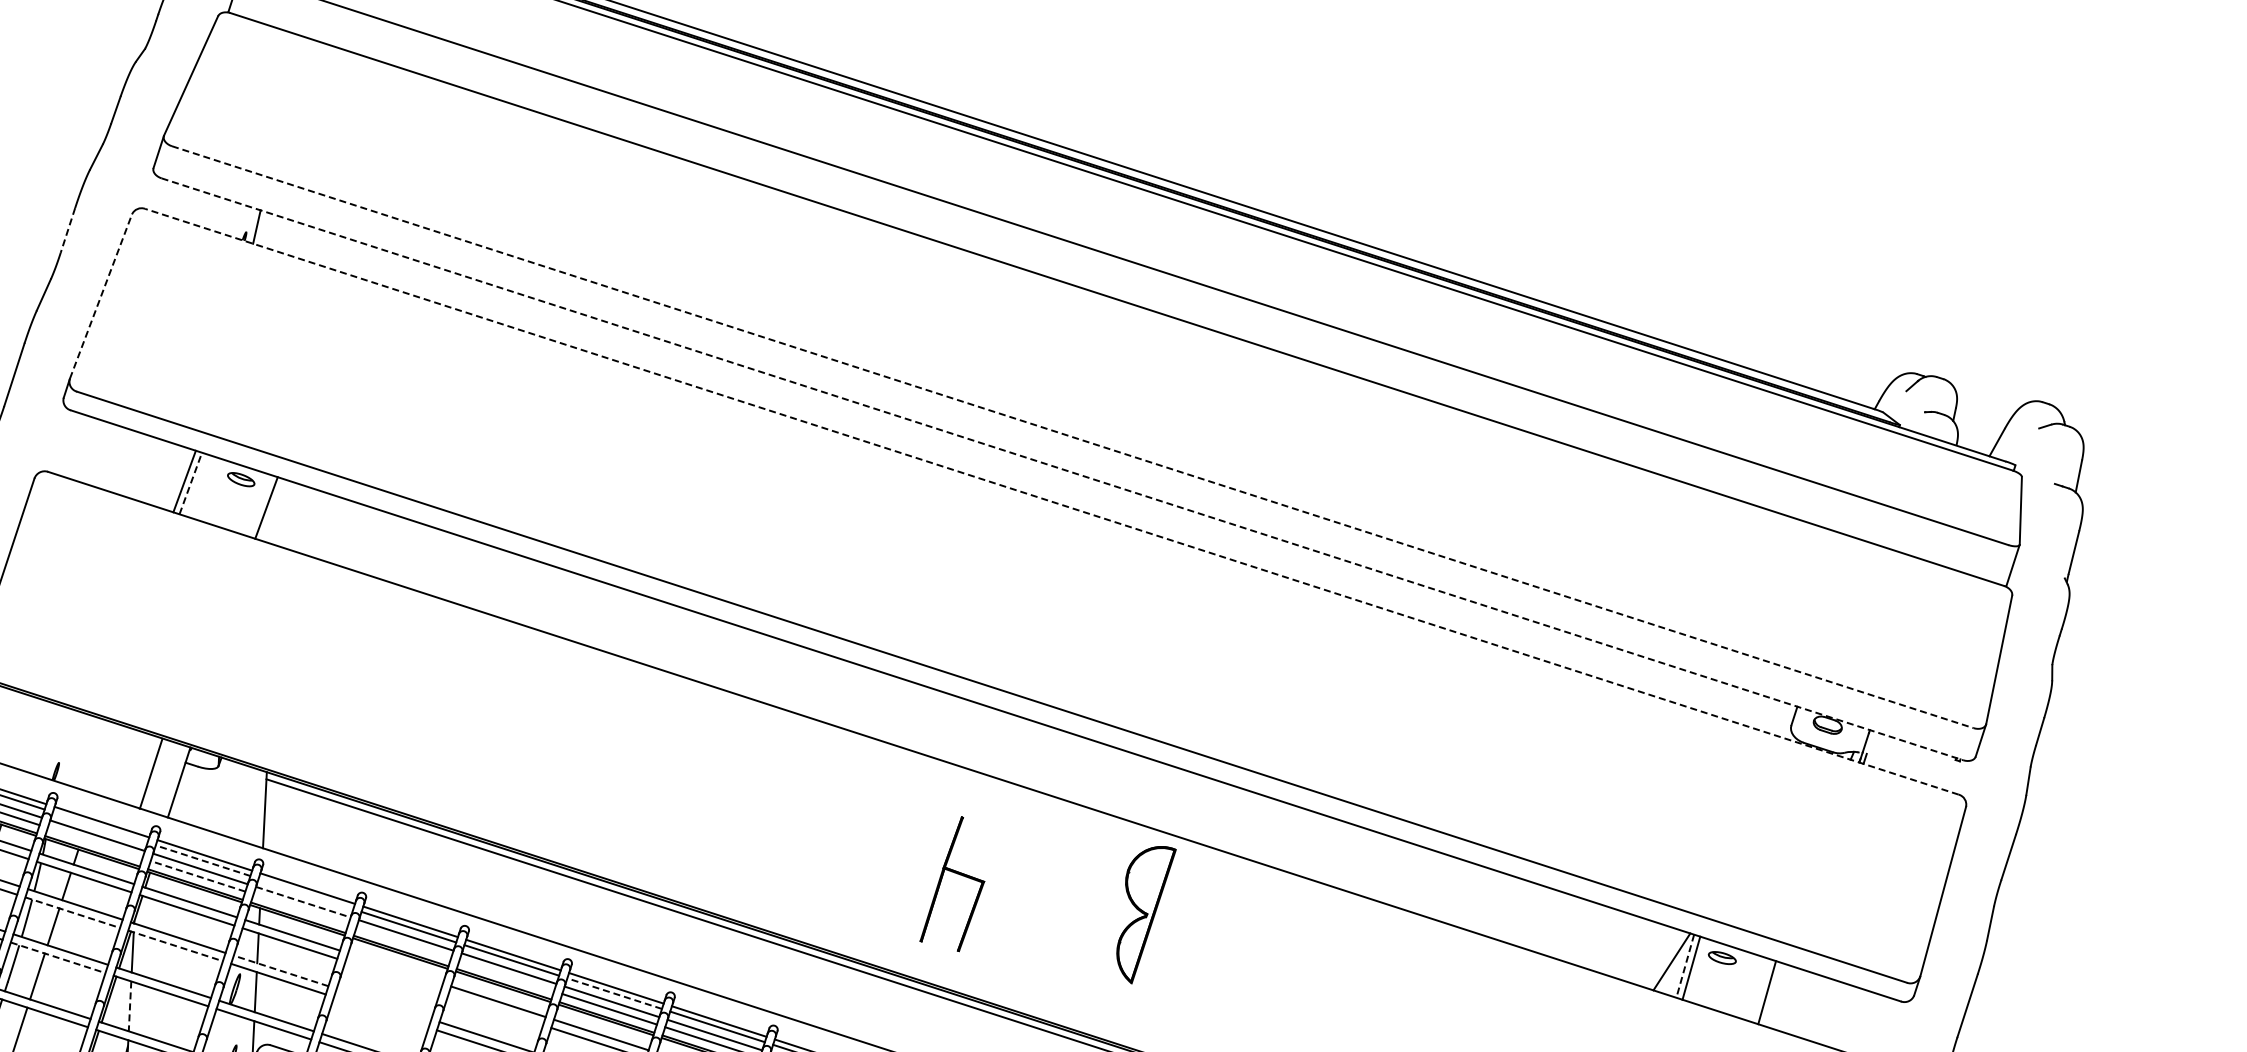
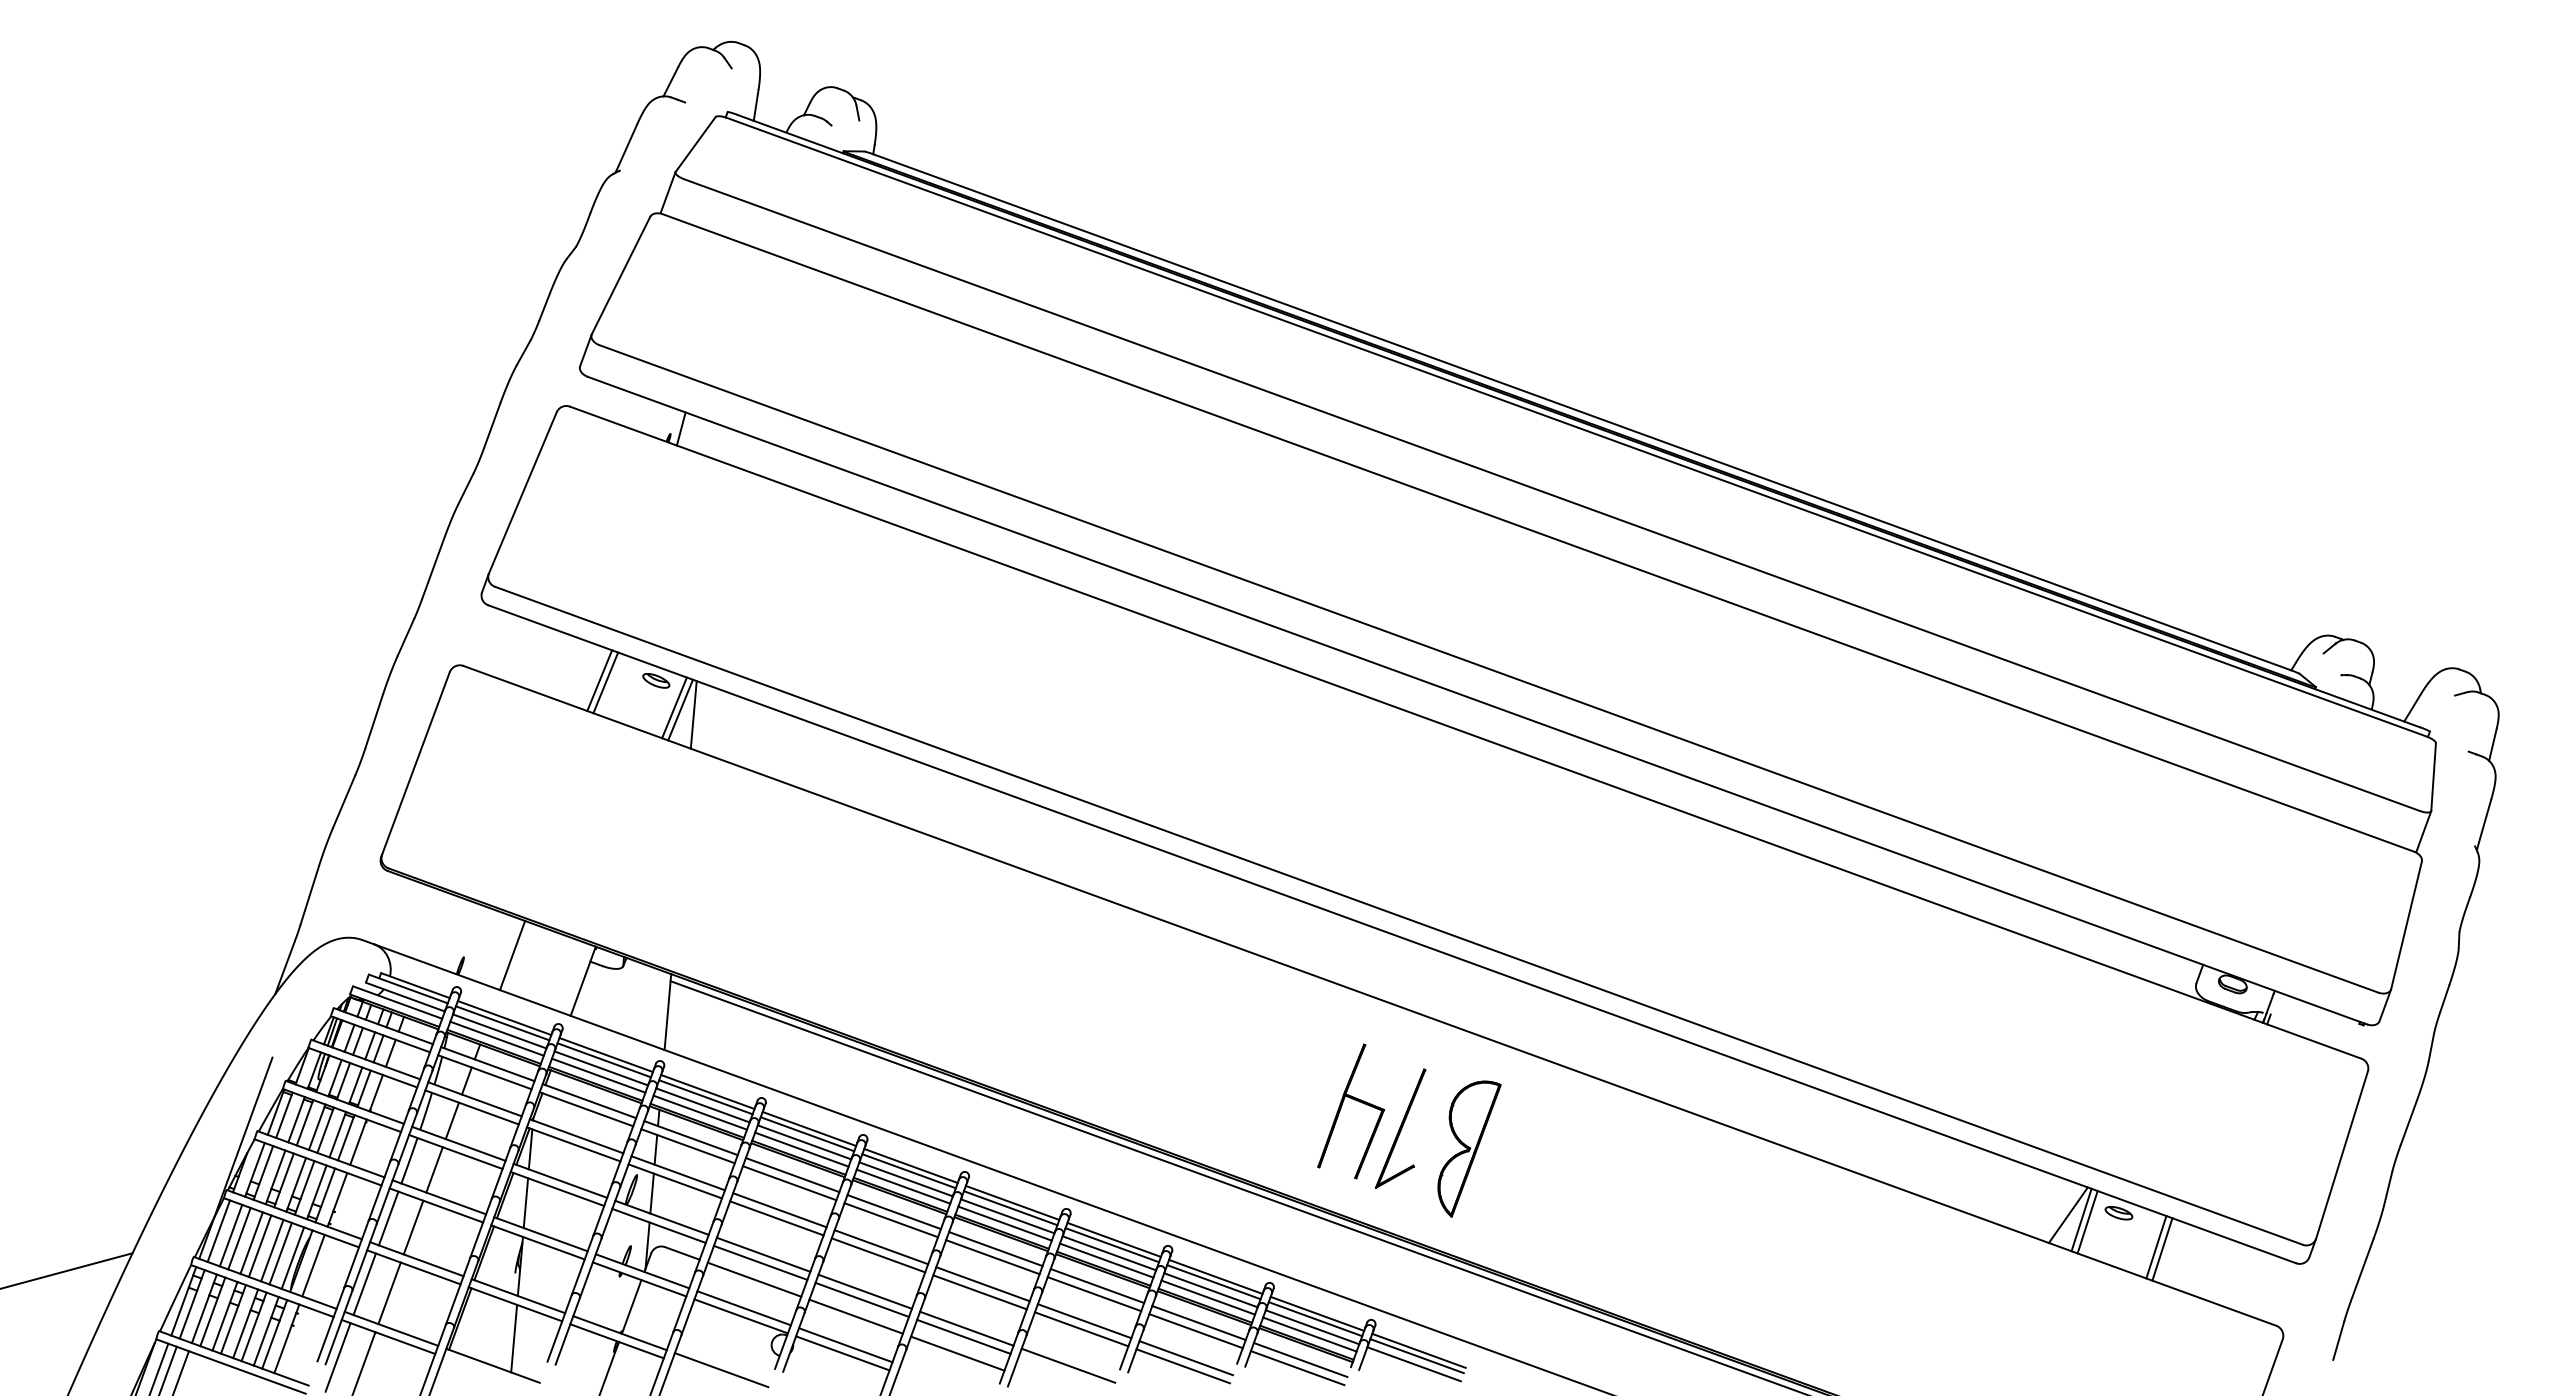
line: (68, 230) -> (492, 425), dashed -> solid
line: (100, 296) -> (522, 492), dashed -> solid
line: (1072, 436) -> (1488, 668), dashed -> solid
line: (1062, 469) -> (1477, 700), dashed -> solid
line: (190, 483) -> (605, 682), dashed -> solid
line: (1051, 501) -> (1465, 732), dashed -> solid
line: (260, 505) -> (674, 707), added
line: (279, 511) -> (693, 714), added
line: (151, 773) -> (512, 955), moved
line: (100, 827) -> (502, 1023), added
line: (94, 842) -> (496, 1038), added
line: (203, 860) -> (604, 1060), dashed -> solid
line: (197, 876) -> (598, 1075), dashed -> solid
line: (305, 894) -> (705, 1097), added
part: (1001, 899) -> (1400, 1128), added
line: (302, 902) -> (702, 1105), dashed -> solid
line: (301, 909) -> (700, 1112), added
line: (73, 912) -> (472, 1107), dashed -> solid
part: (1146, 914) -> (1469, 1148), moved
line: (403, 942) -> (801, 1149), added
line: (175, 946) -> (573, 1144), dashed -> solid
line: (57, 957) -> (455, 1151), dashed -> solid
line: (1685, 966) -> (2081, 1220), dashed -> solid
line: (395, 968) -> (792, 1175), added
line: (281, 971) -> (678, 1173), dashed -> solid
line: (506, 975) -> (903, 1186), added
line: (392, 977) -> (789, 1183), added
line: (1761, 990) -> (2156, 1247), added
line: (614, 993) -> (1010, 1208), dashed -> solid
line: (383, 1004) -> (779, 1210), added
line: (129, 1006) -> (525, 1203), dashed -> solid
line: (496, 1010) -> (891, 1220), added
line: (381, 1012) -> (776, 1218), added

